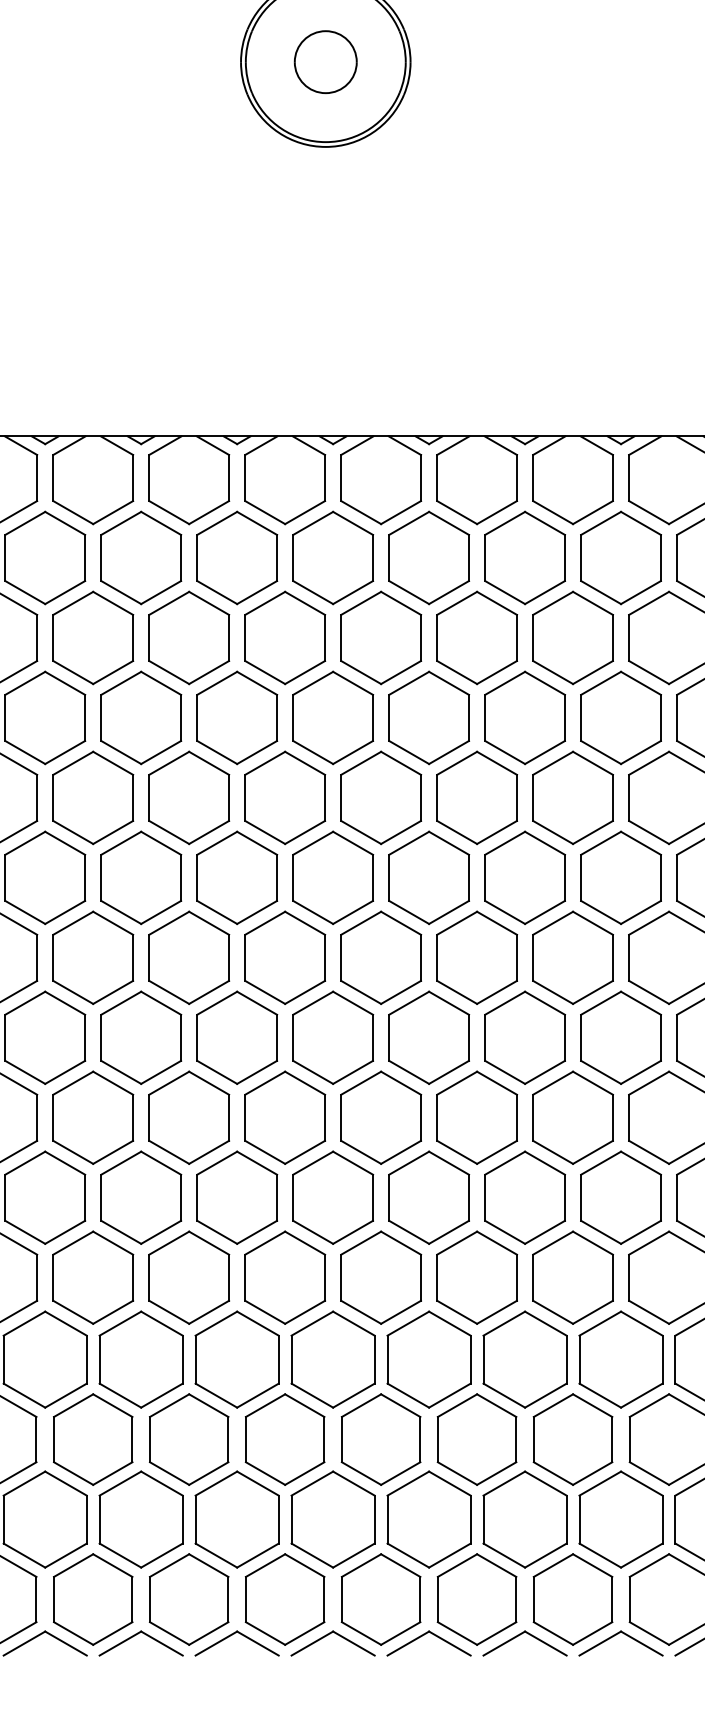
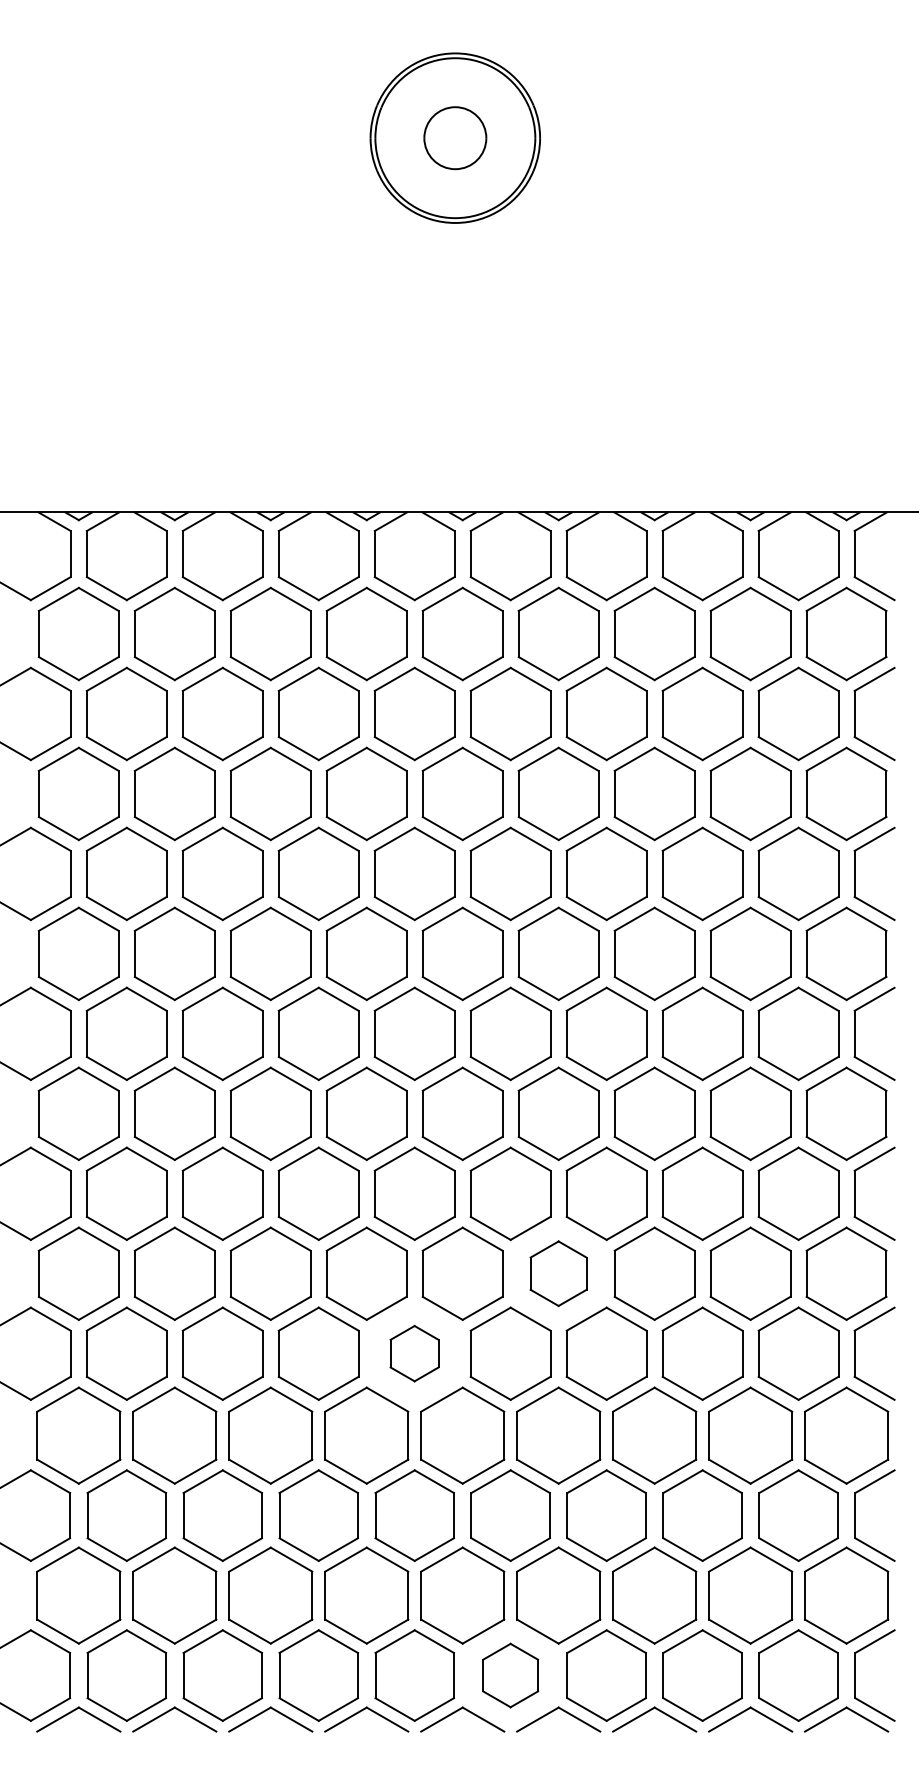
part: (428, 1197) -> (558, 1273), size x0.7
part: (284, 1277) -> (414, 1353), size x0.6
part: (380, 1599) -> (510, 1675), size x0.7

